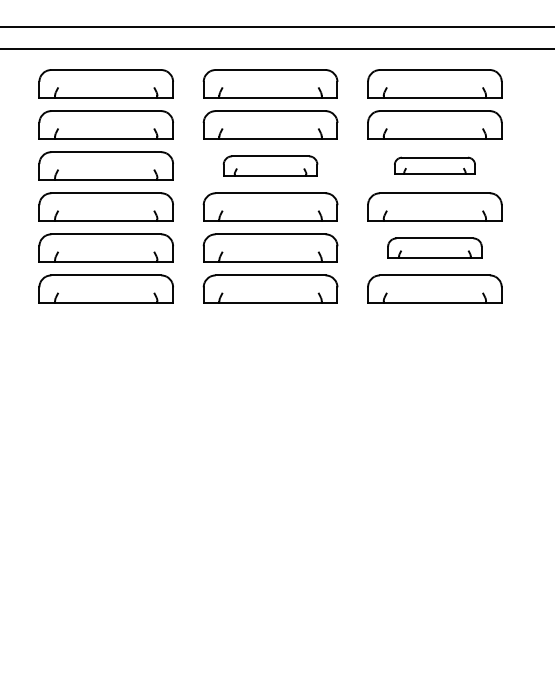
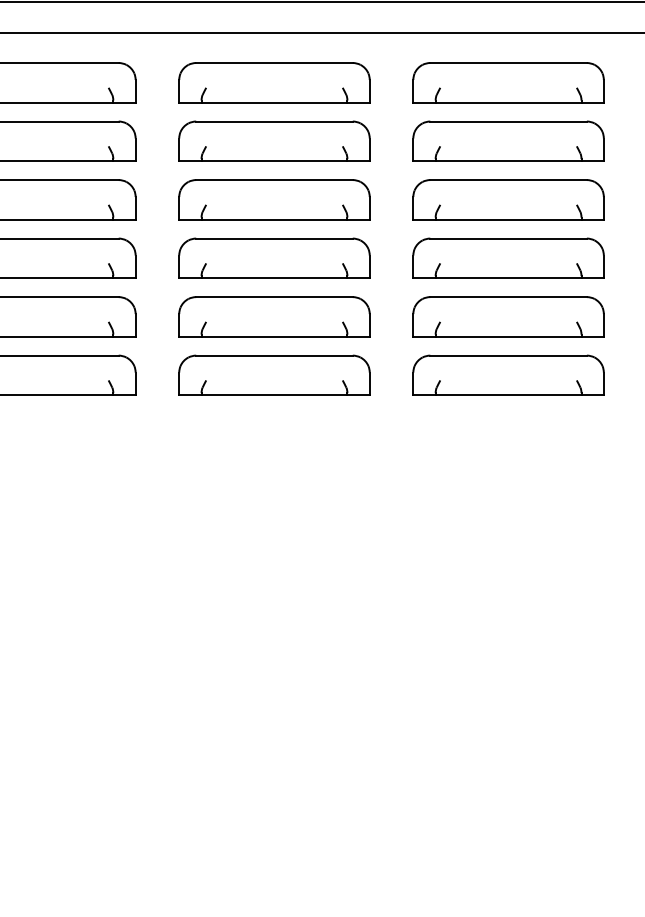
part: (270, 165) -> (274, 199), size x1.43
part: (434, 165) -> (507, 199), size x1.67
part: (434, 247) -> (507, 315), size x1.43

